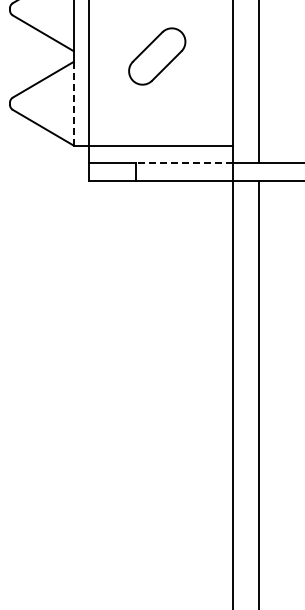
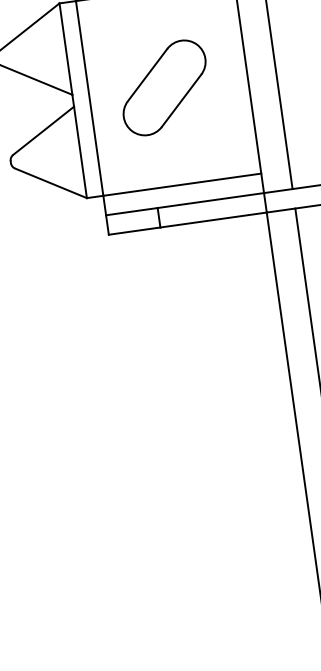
part: (157, 56) -> (164, 87), size x1.43
line: (73, 103) -> (80, 152), dashed -> solid
line: (184, 163) -> (210, 200), dashed -> solid

